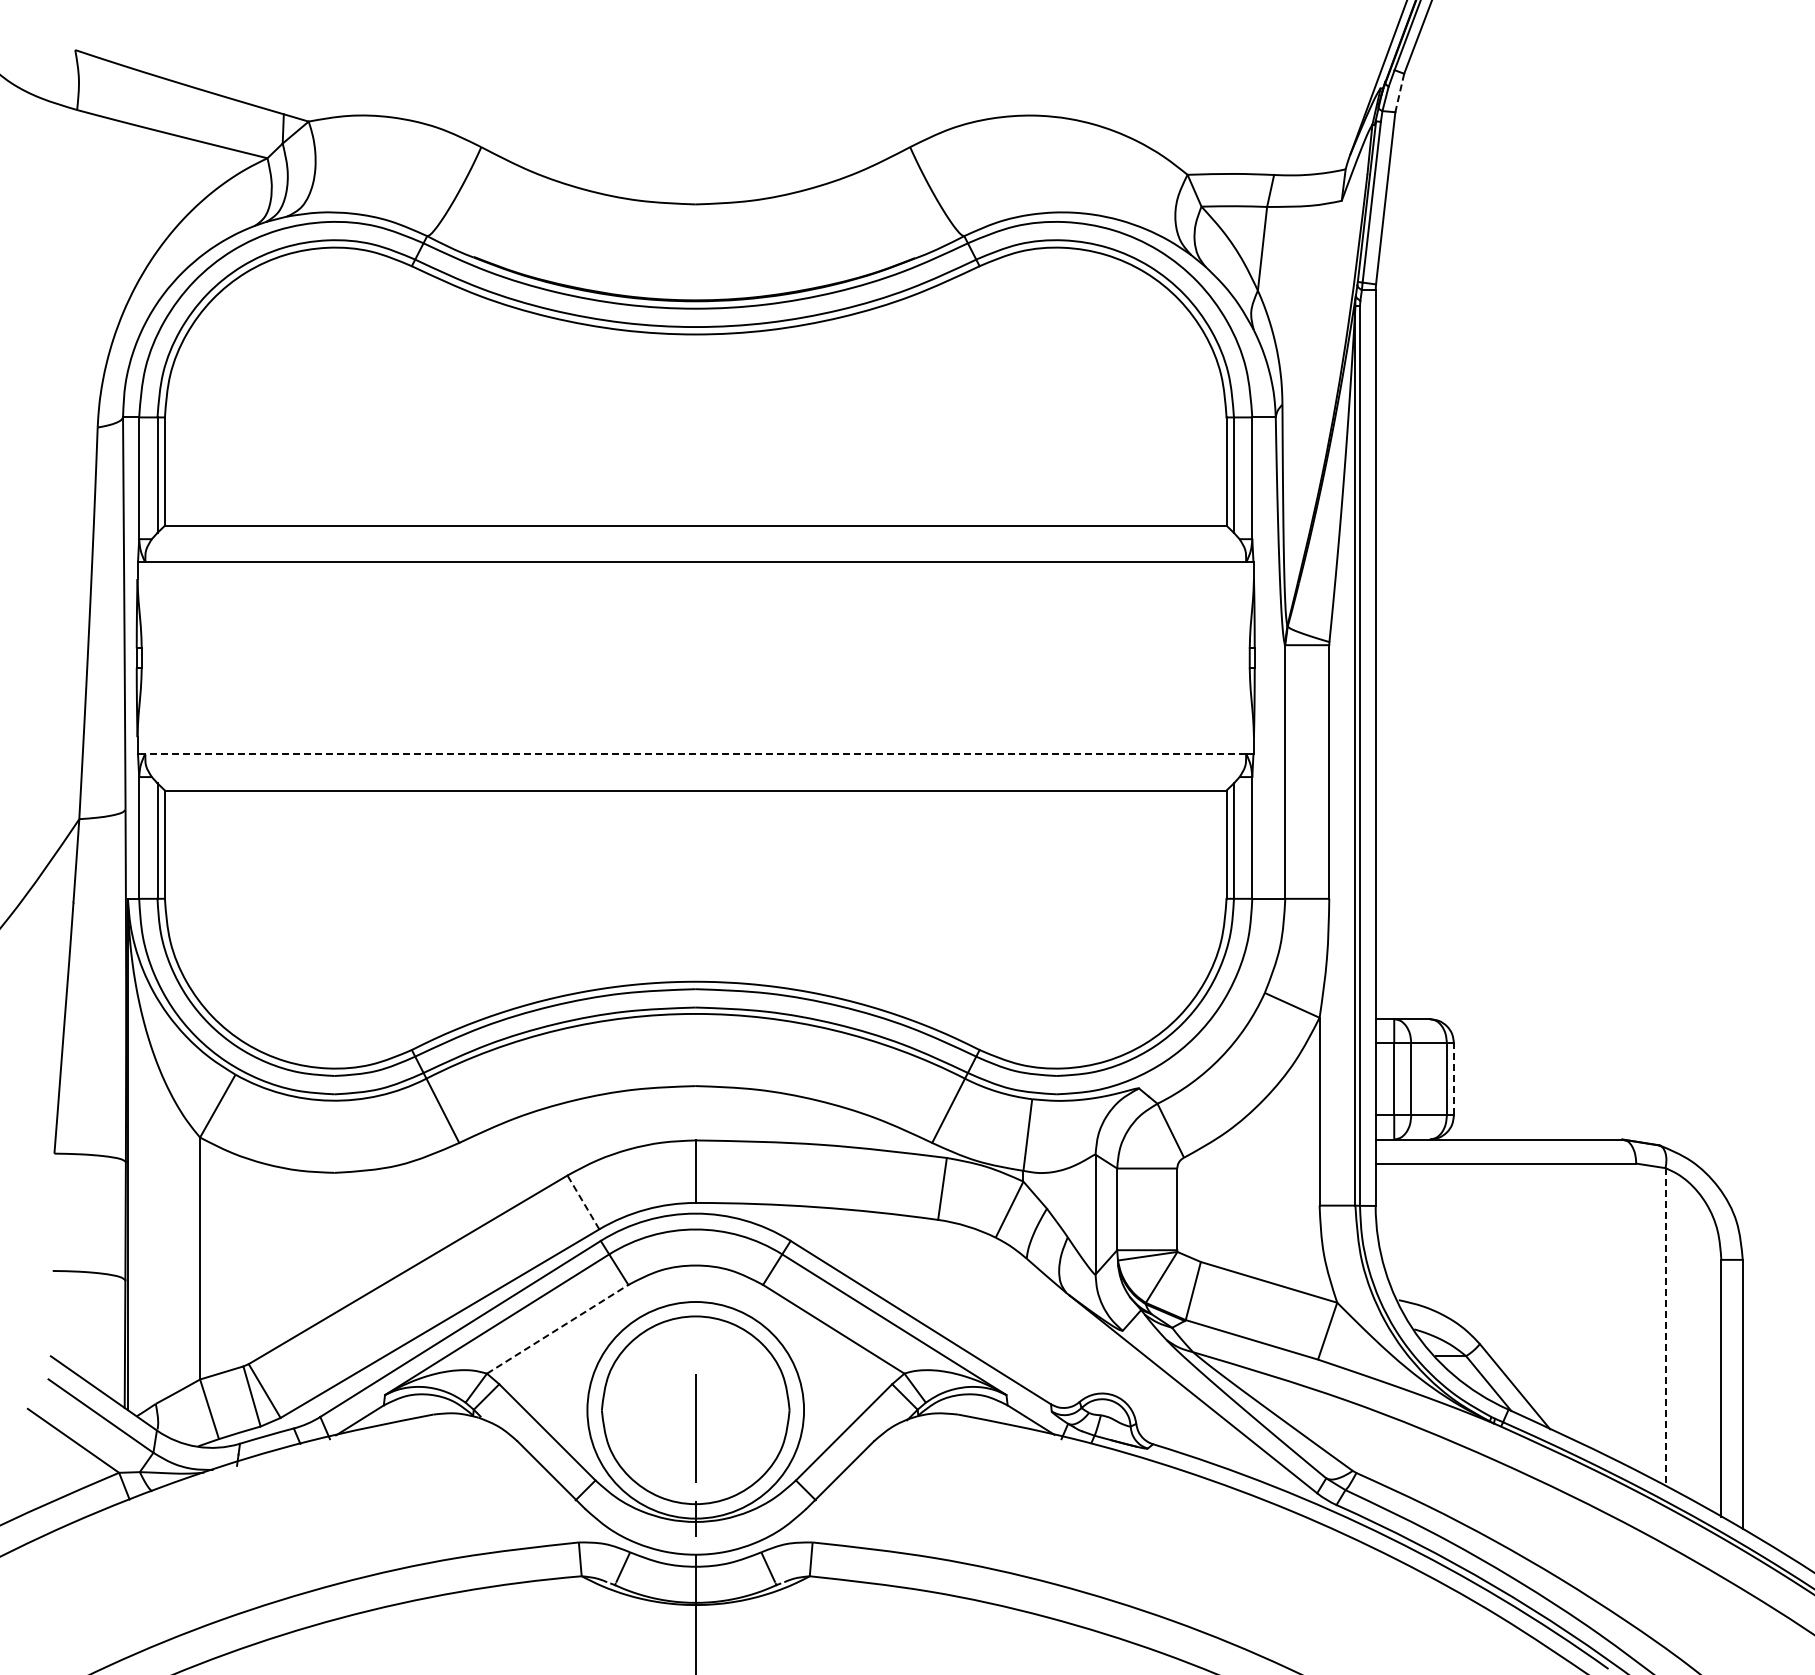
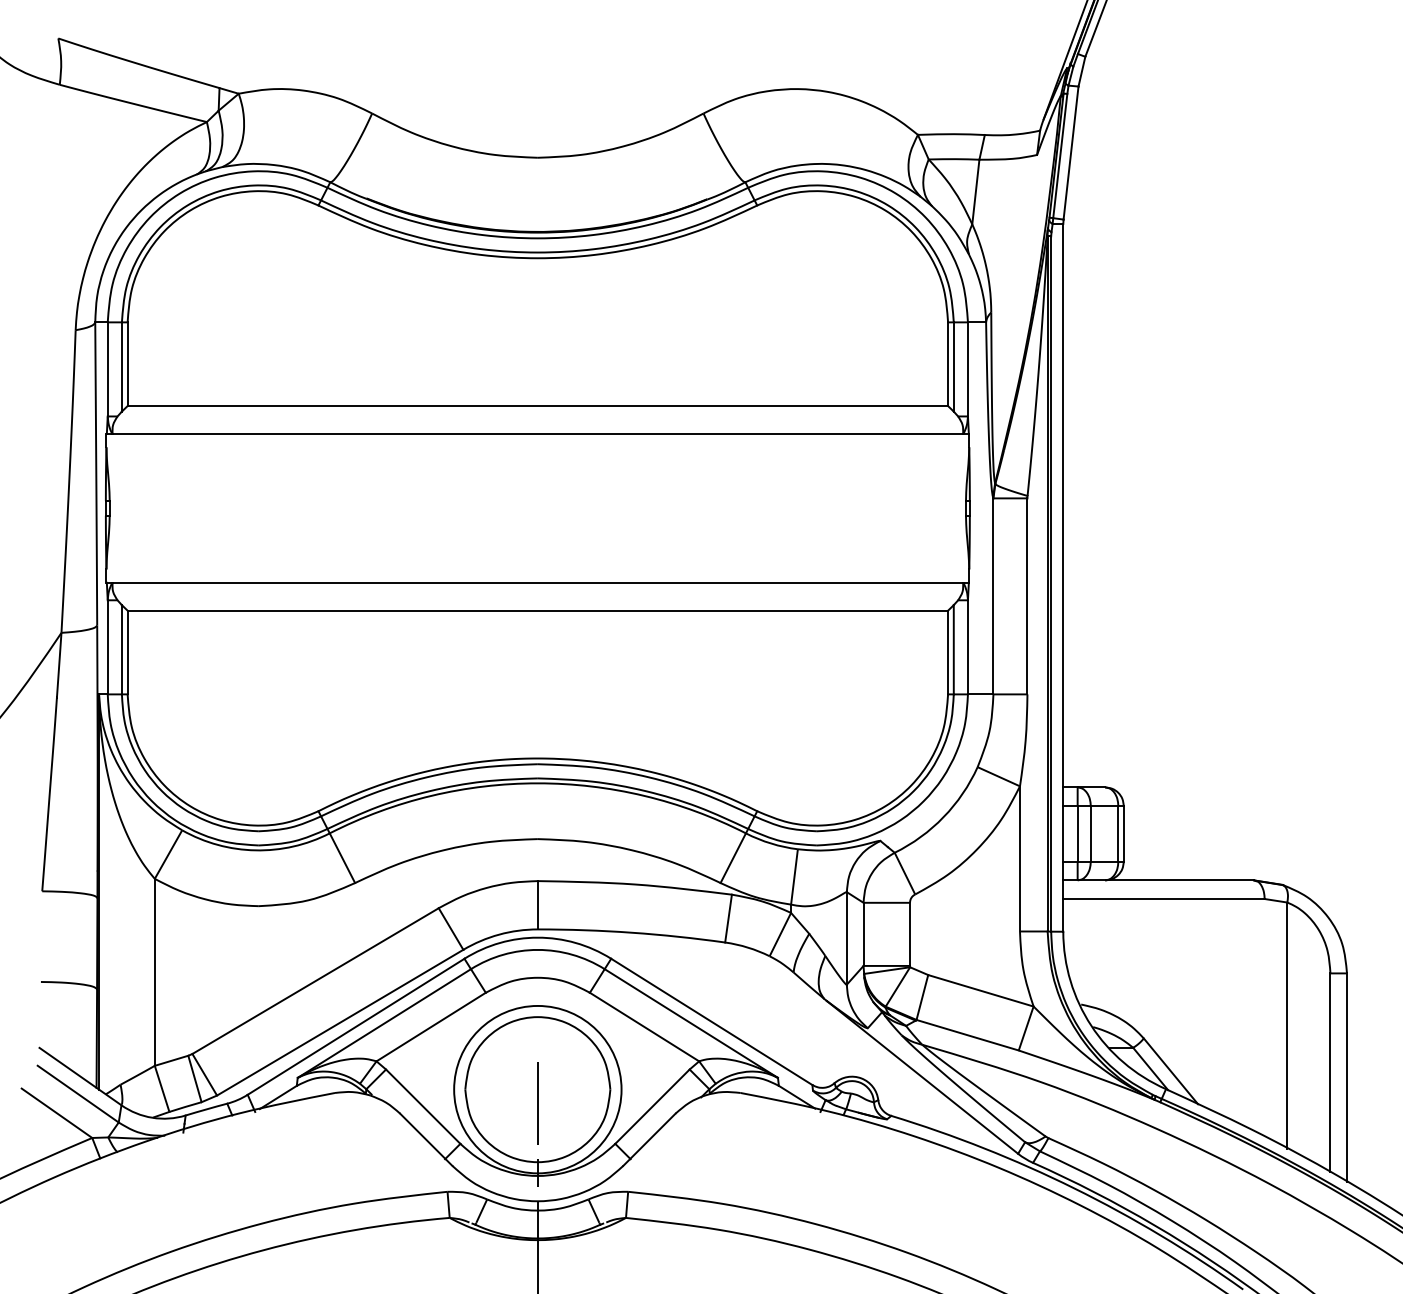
line: (1399, 93) -> (1081, 72), dashed -> solid
line: (695, 754) -> (537, 582), dashed -> solid
line: (1453, 1078) -> (1123, 833), dashed -> solid
line: (583, 1202) -> (451, 929), dashed -> solid
line: (1665, 1327) -> (1287, 1025), dashed -> solid
line: (558, 1329) -> (431, 1027), dashed -> solid

